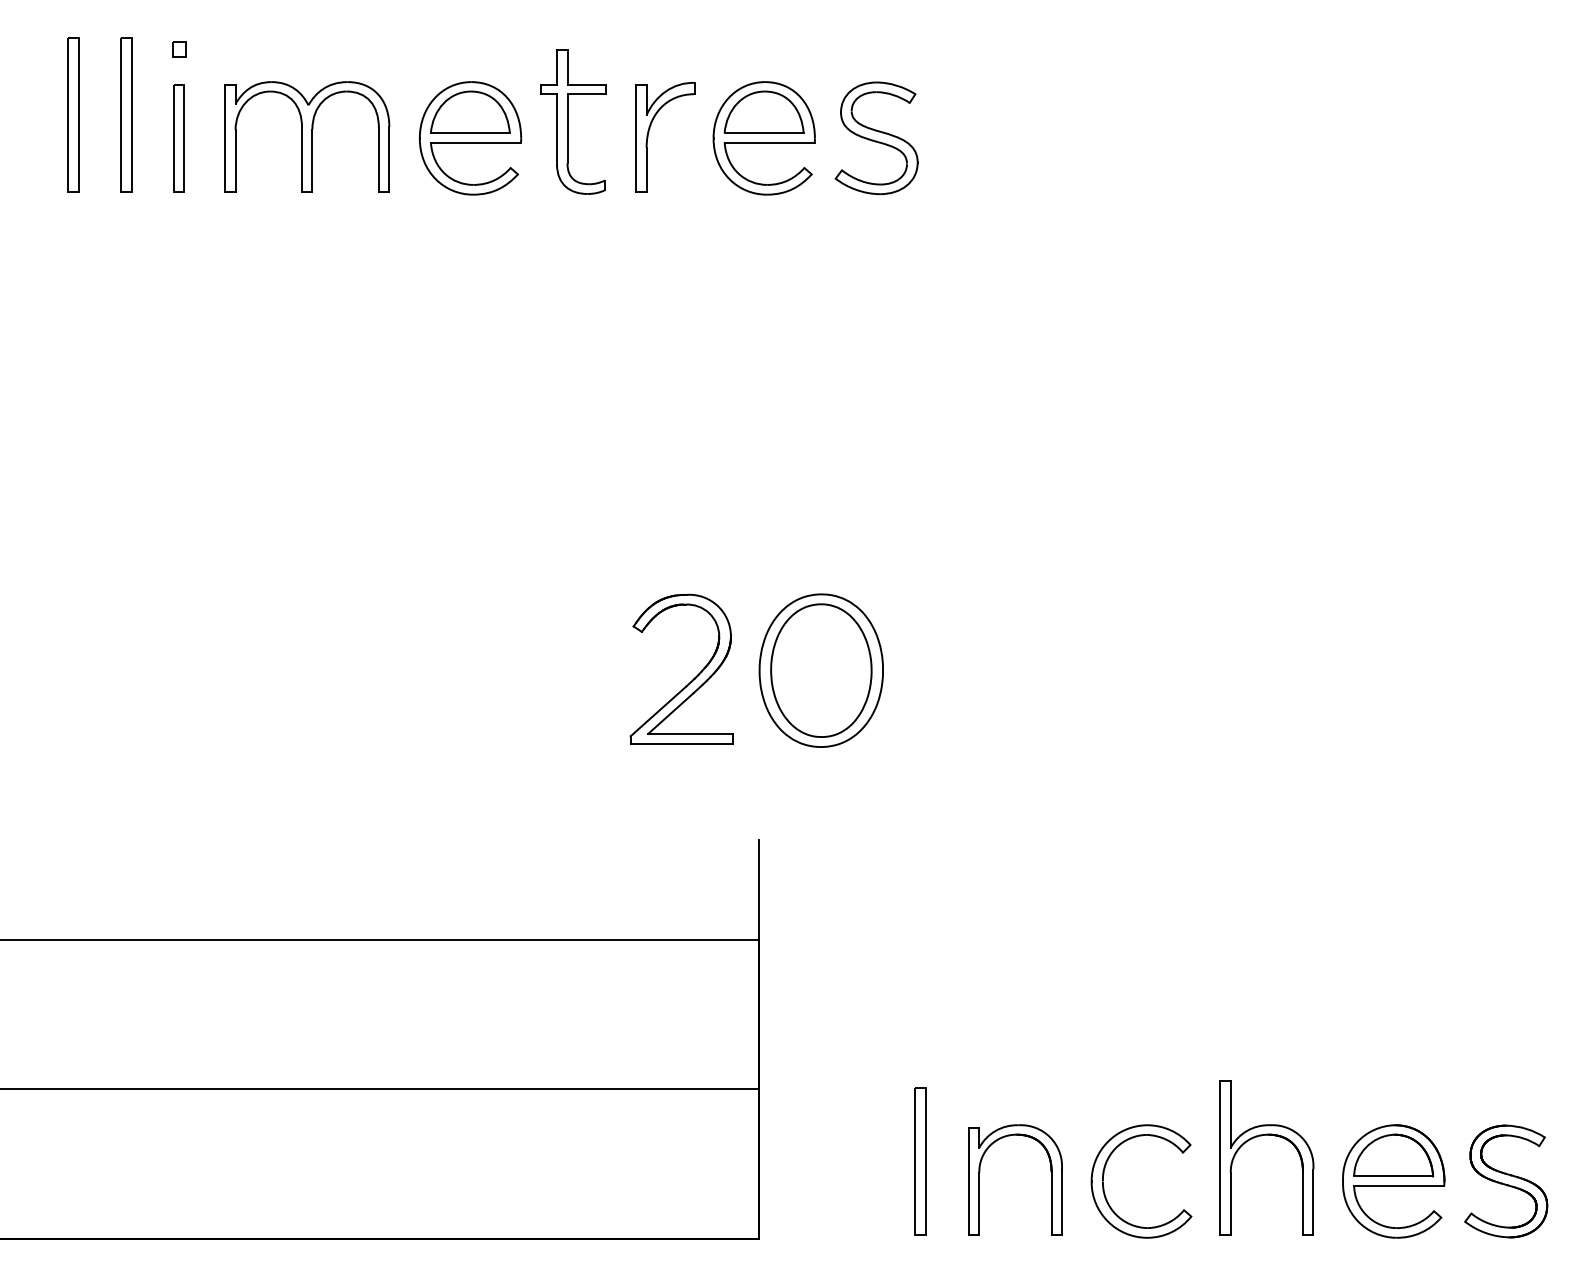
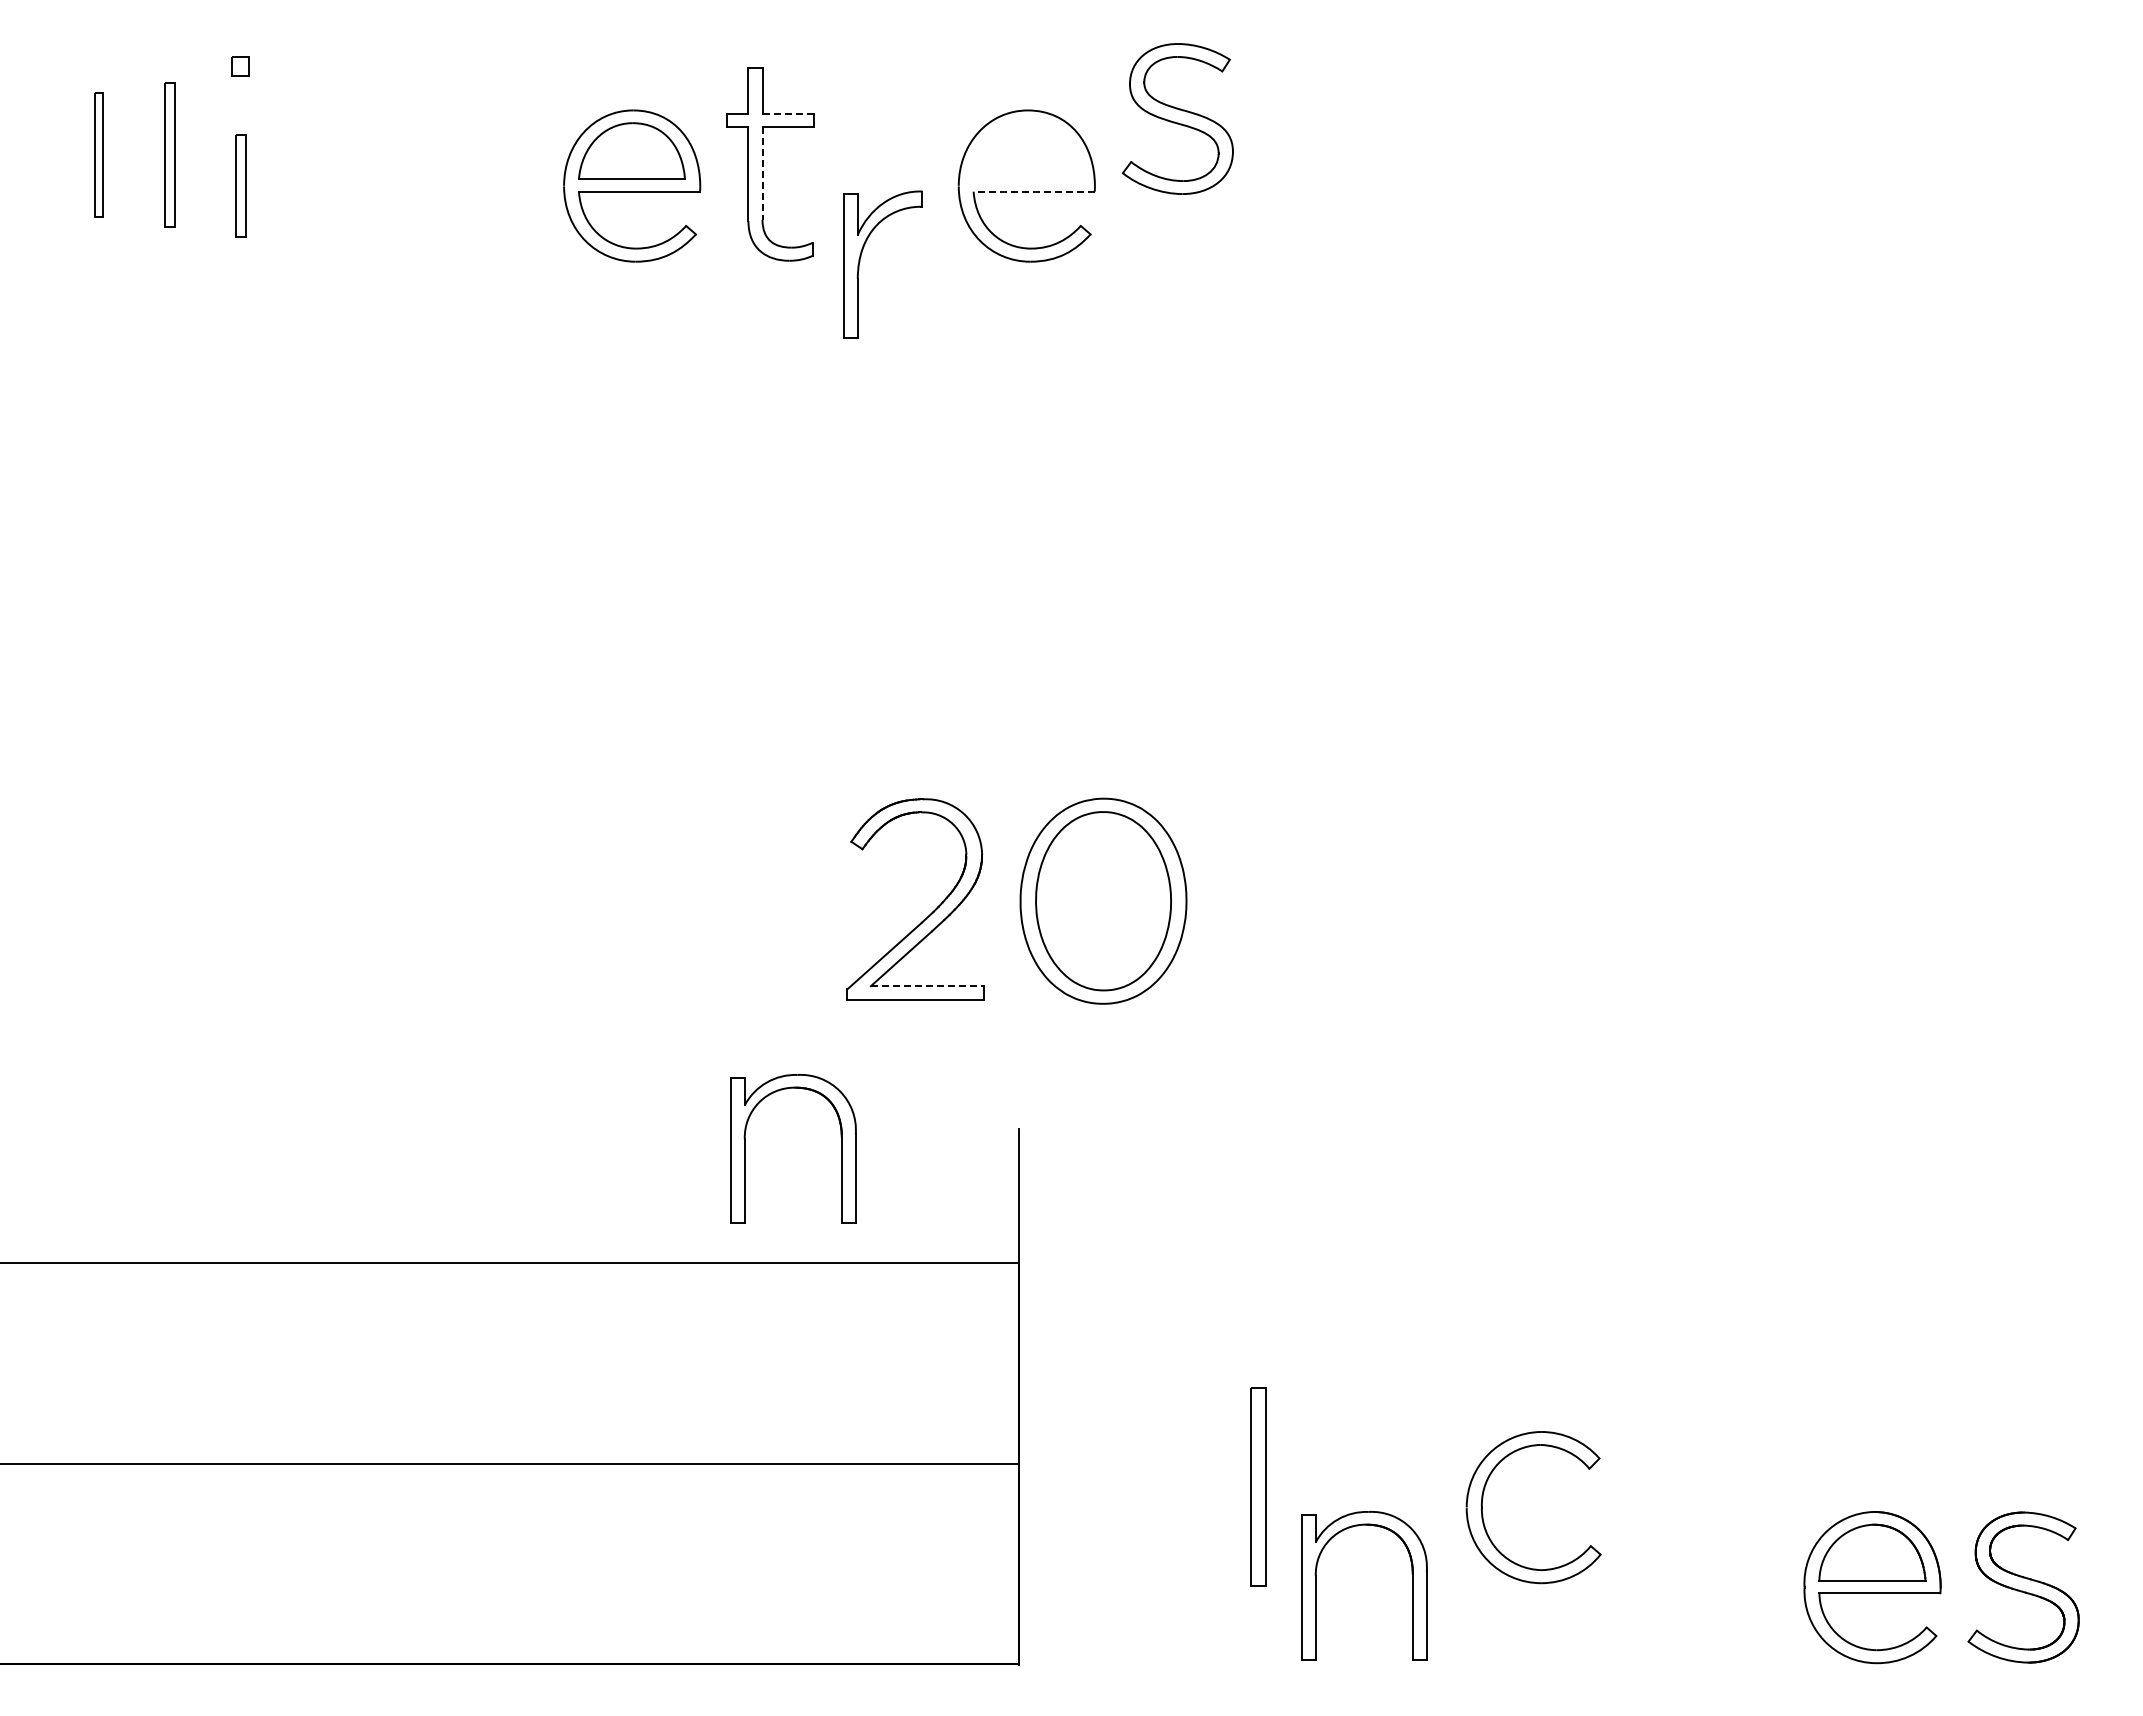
line: (586, 84) -> (788, 113), solid -> dashed
part: (764, 111) -> (1026, 150), removed
part: (73, 114) -> (98, 154), size x0.6
part: (126, 114) -> (169, 154), size x0.7
line: (567, 129) -> (762, 173), solid -> dashed
part: (648, 135) -> (860, 262), moved
part: (307, 136) -> (412, 183), removed
part: (178, 137) -> (240, 185), size x0.7
part: (876, 137) -> (1177, 118), moved
line: (769, 142) -> (1034, 191), solid -> dashed
line: (690, 734) -> (927, 986), solid -> dashed
part: (554, 854) -> (745, 1148), added
part: (1262, 1136) -> (1696, 1526), removed
part: (920, 1161) -> (1258, 1486), moved
part: (1104, 1187) -> (1483, 1515), moved

